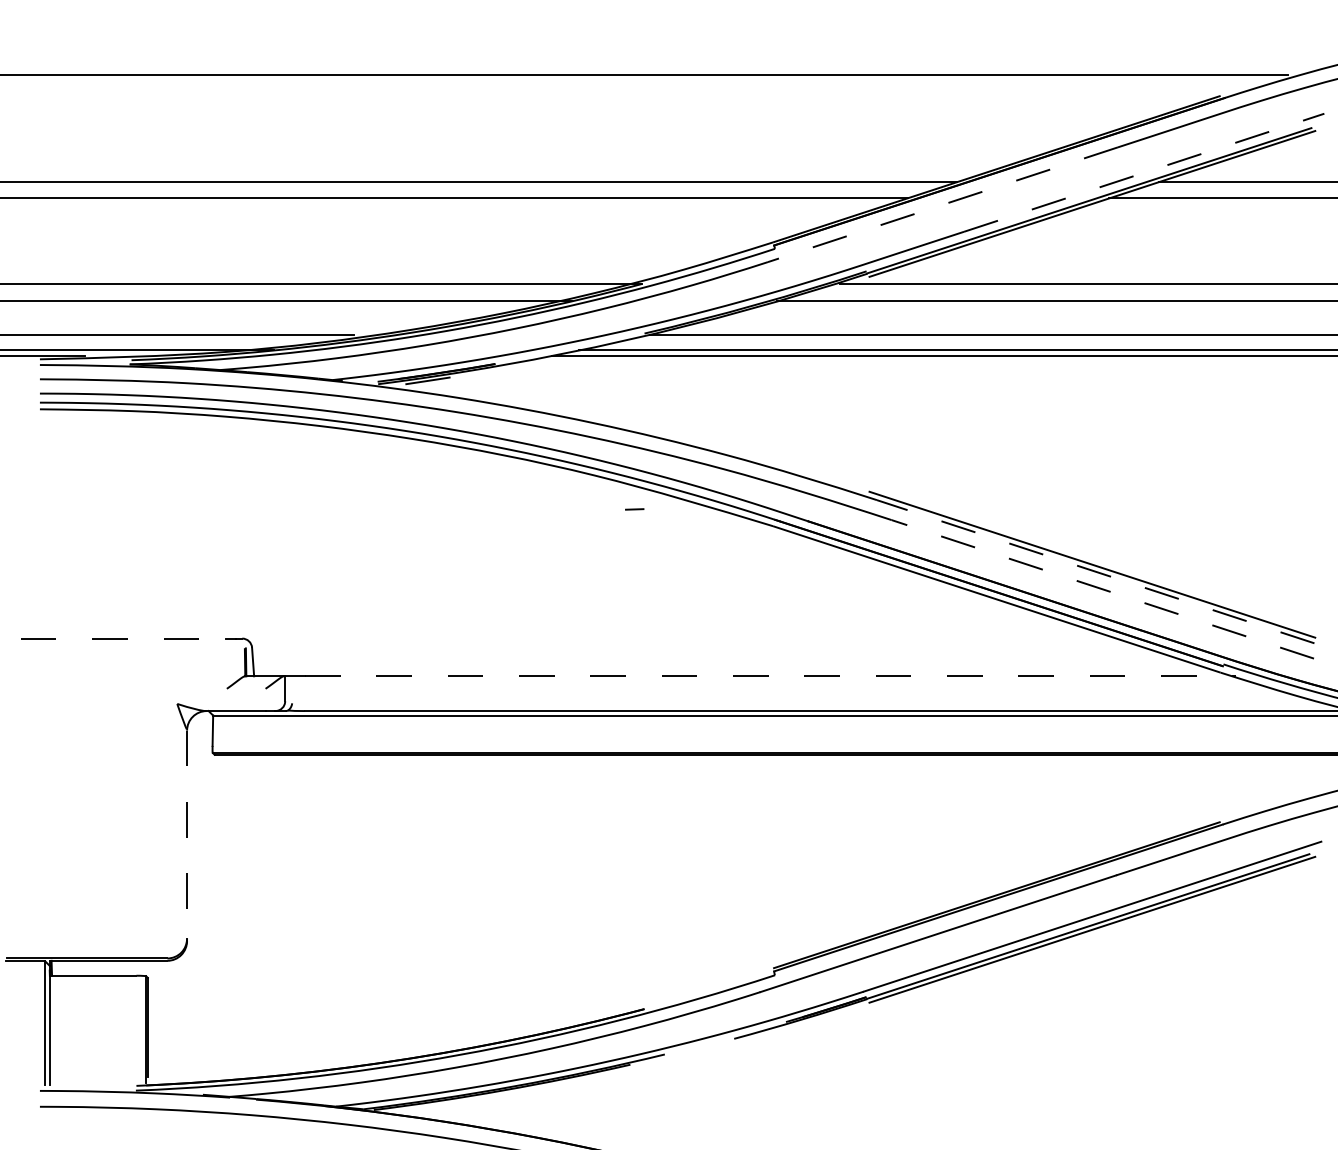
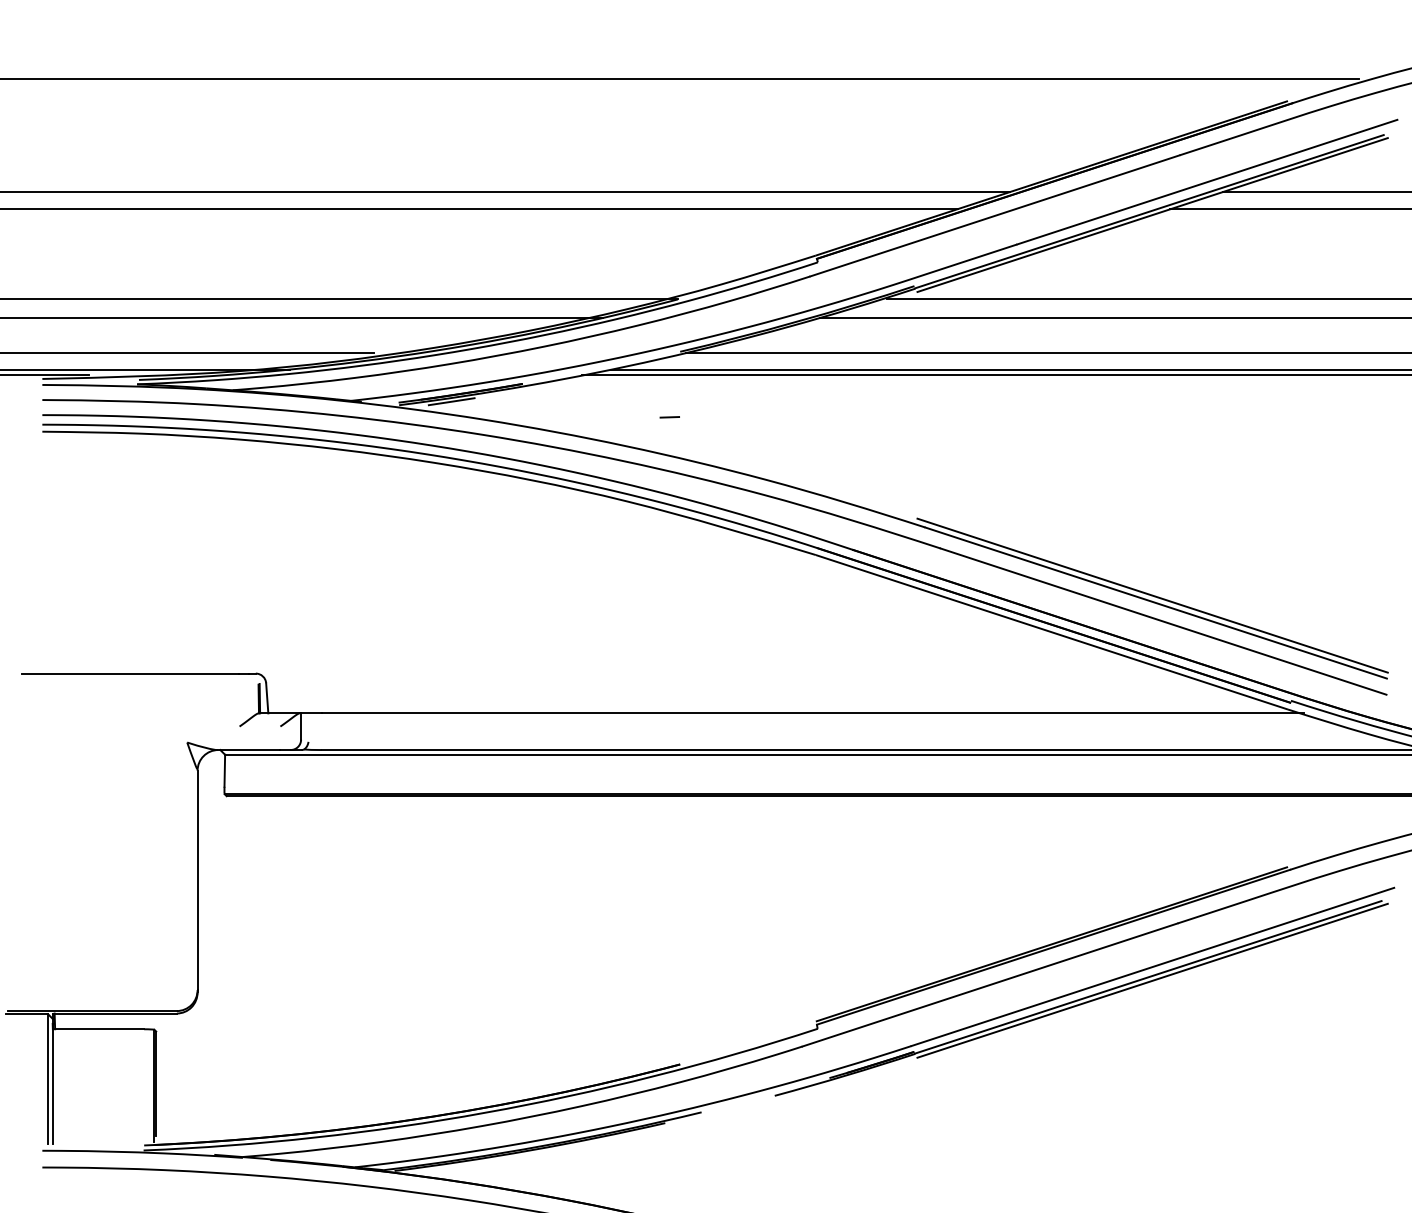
line: (1144, 173) -> (1207, 182), dashed -> solid
line: (942, 205) -> (994, 216), dashed -> solid
line: (634, 509) -> (669, 417), moved
line: (1096, 572) -> (1156, 603), dashed -> solid
line: (1102, 589) -> (1163, 621), dashed -> solid
line: (124, 638) -> (131, 673), dashed -> solid
line: (770, 676) -> (813, 713), dashed -> solid
line: (186, 834) -> (197, 880), dashed -> solid

